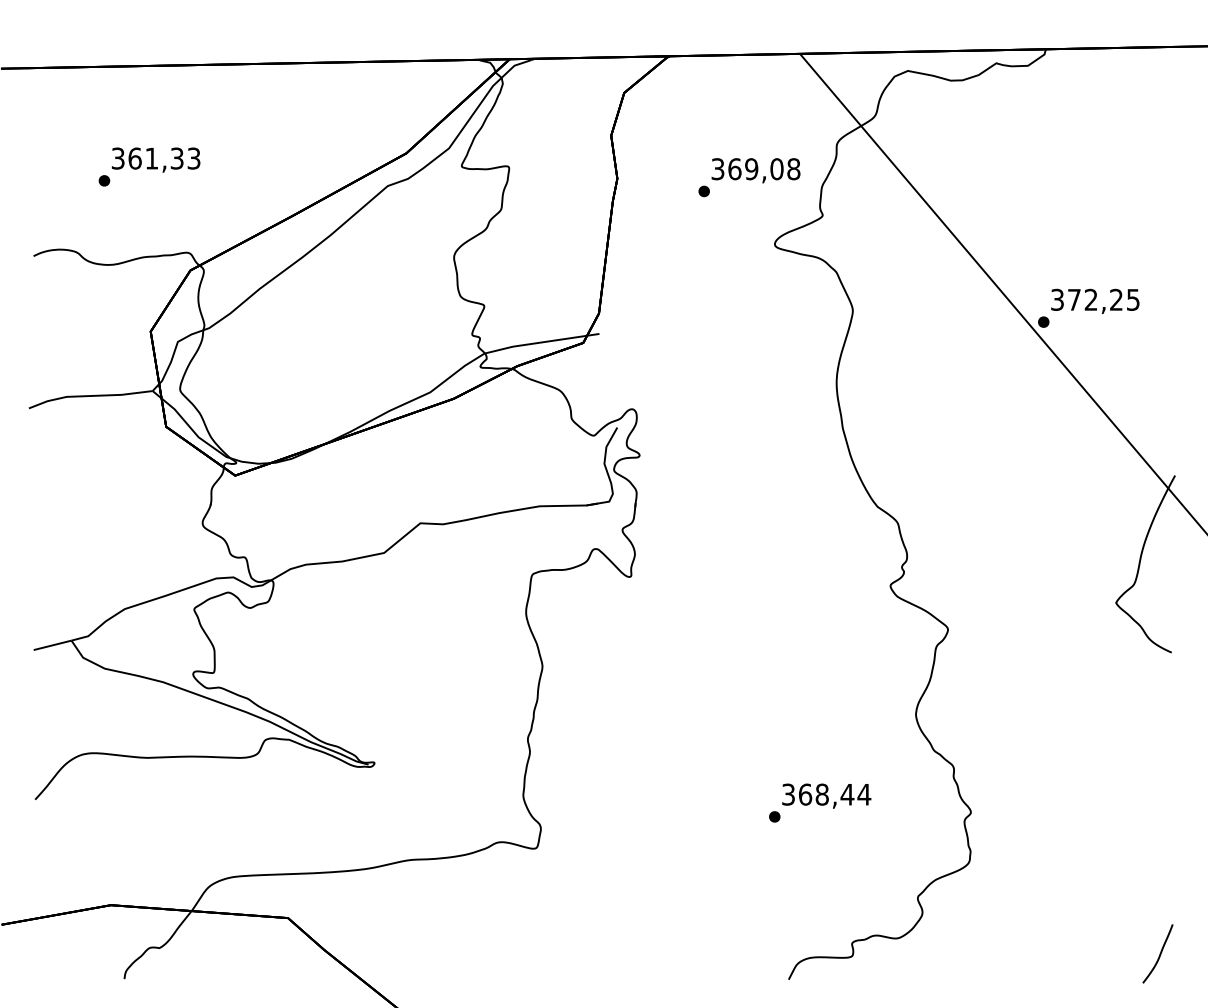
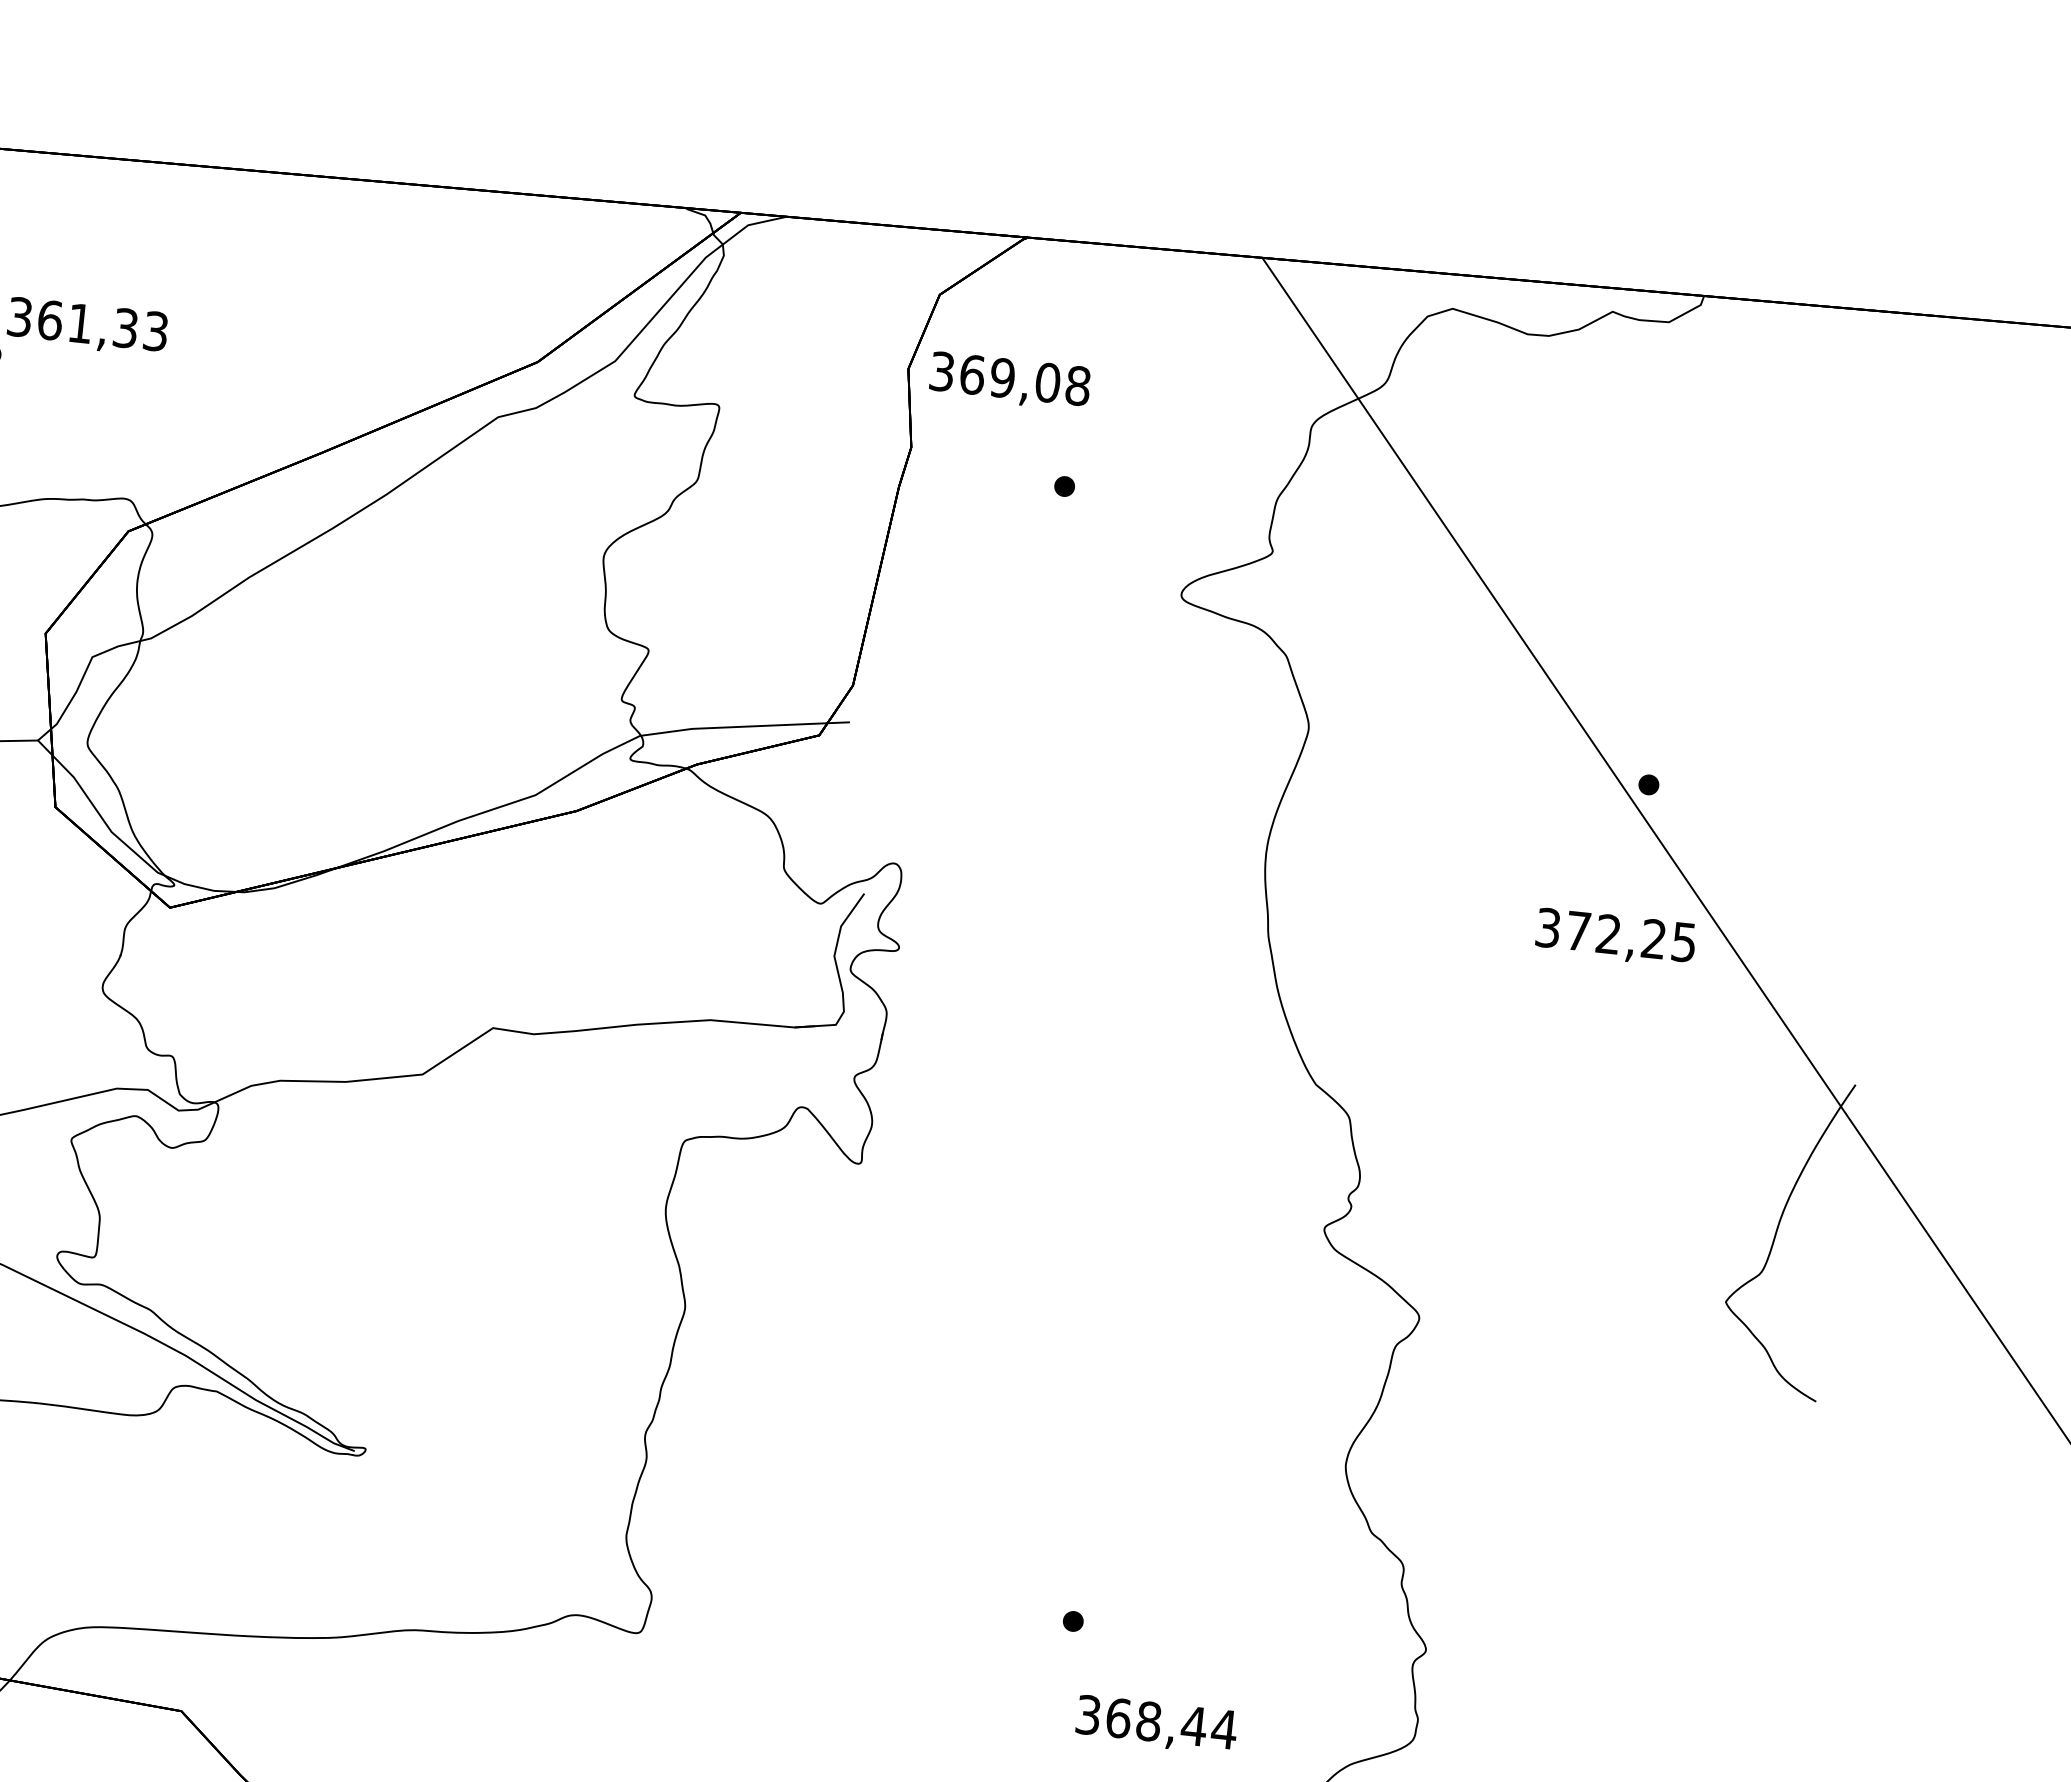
text: (755, 170) -> (1009, 381), moved
text: (1095, 300) -> (1616, 936), moved
text: (826, 795) -> (1156, 1723), moved

